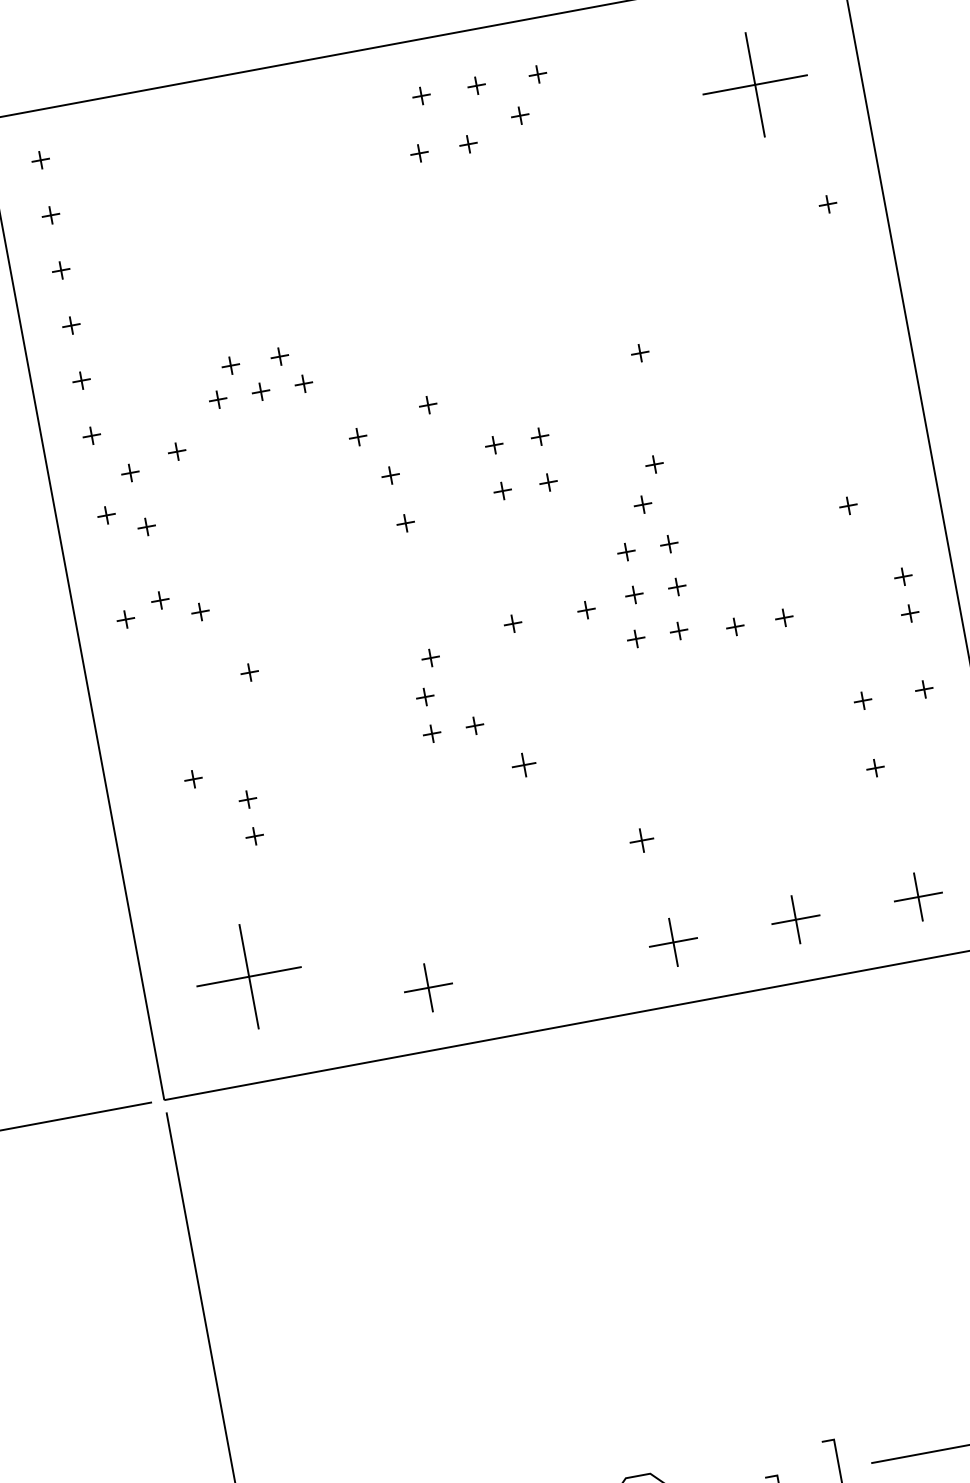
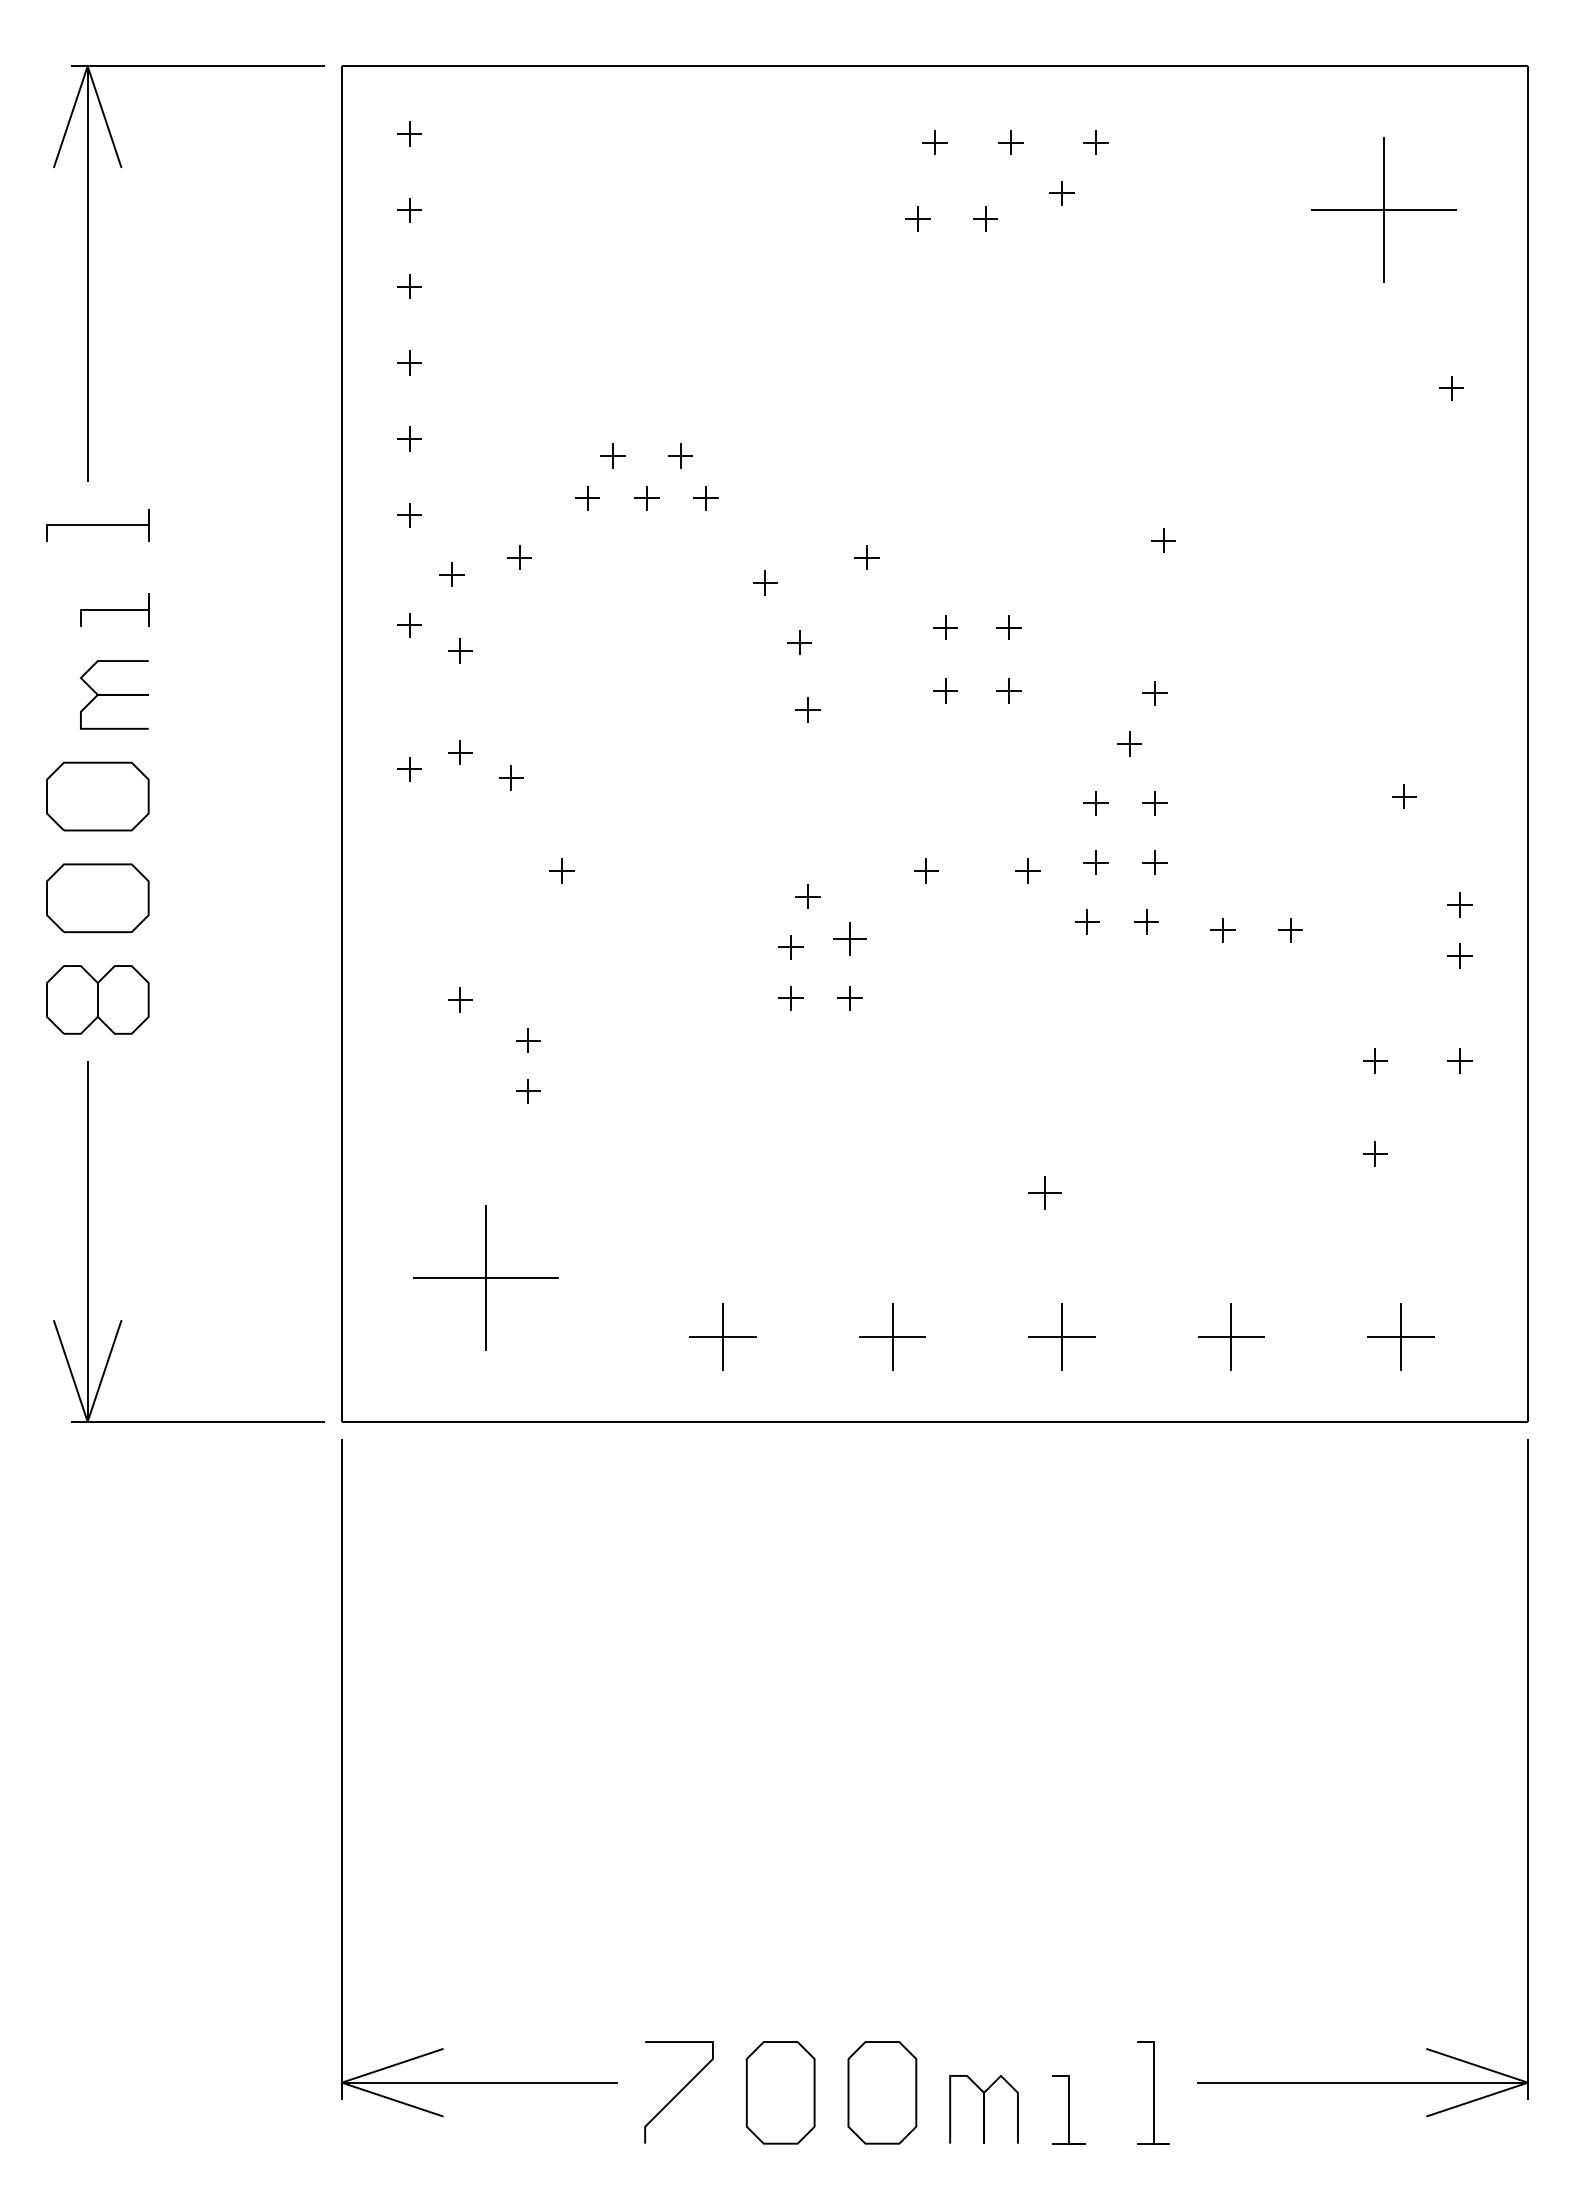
part: (523, 764) -> (849, 938), moved
part: (550, 964) -> (892, 1336), added

